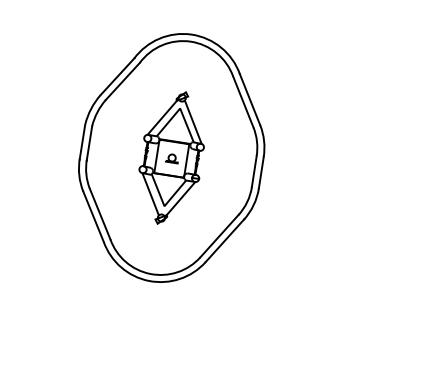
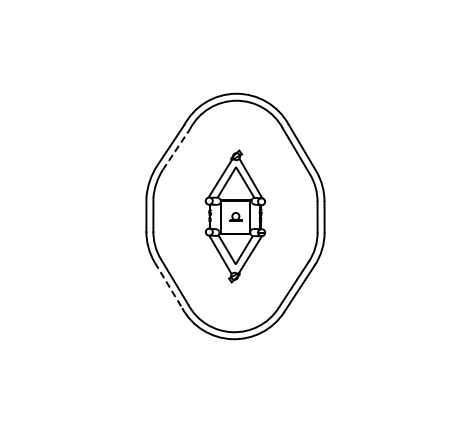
line: (122, 81) -> (176, 149), solid -> dashed
line: (93, 216) -> (168, 285), solid -> dashed

